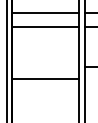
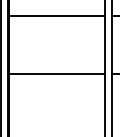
line: (45, 79) -> (56, 74), moved

